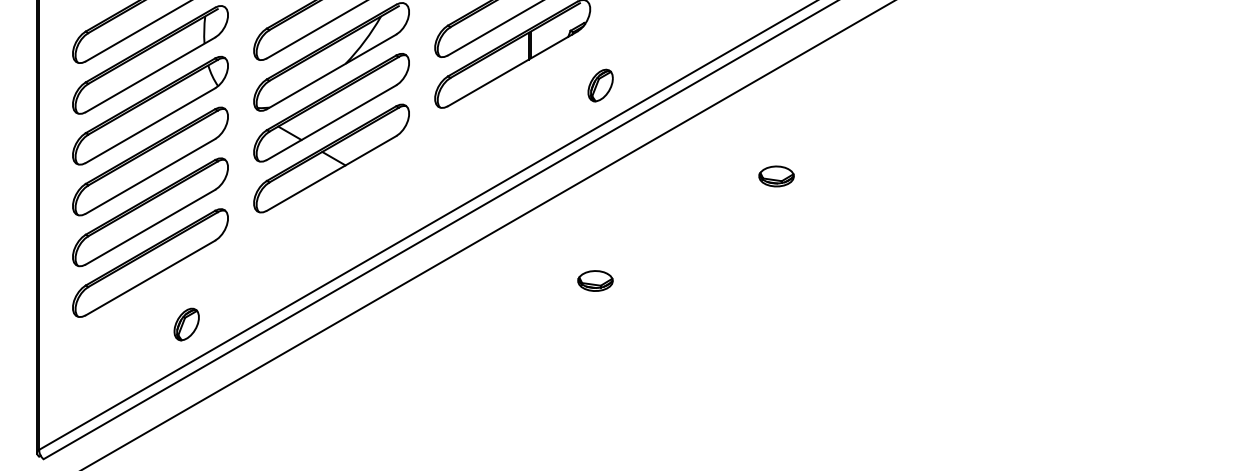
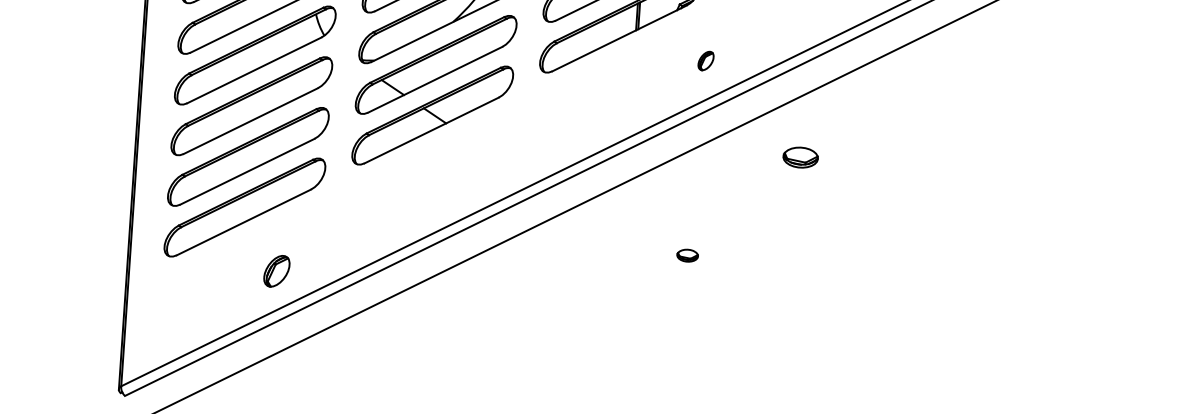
part: (600, 85) -> (705, 60), size x0.6
part: (776, 176) -> (800, 157), moved
part: (595, 280) -> (687, 255), size x0.6

